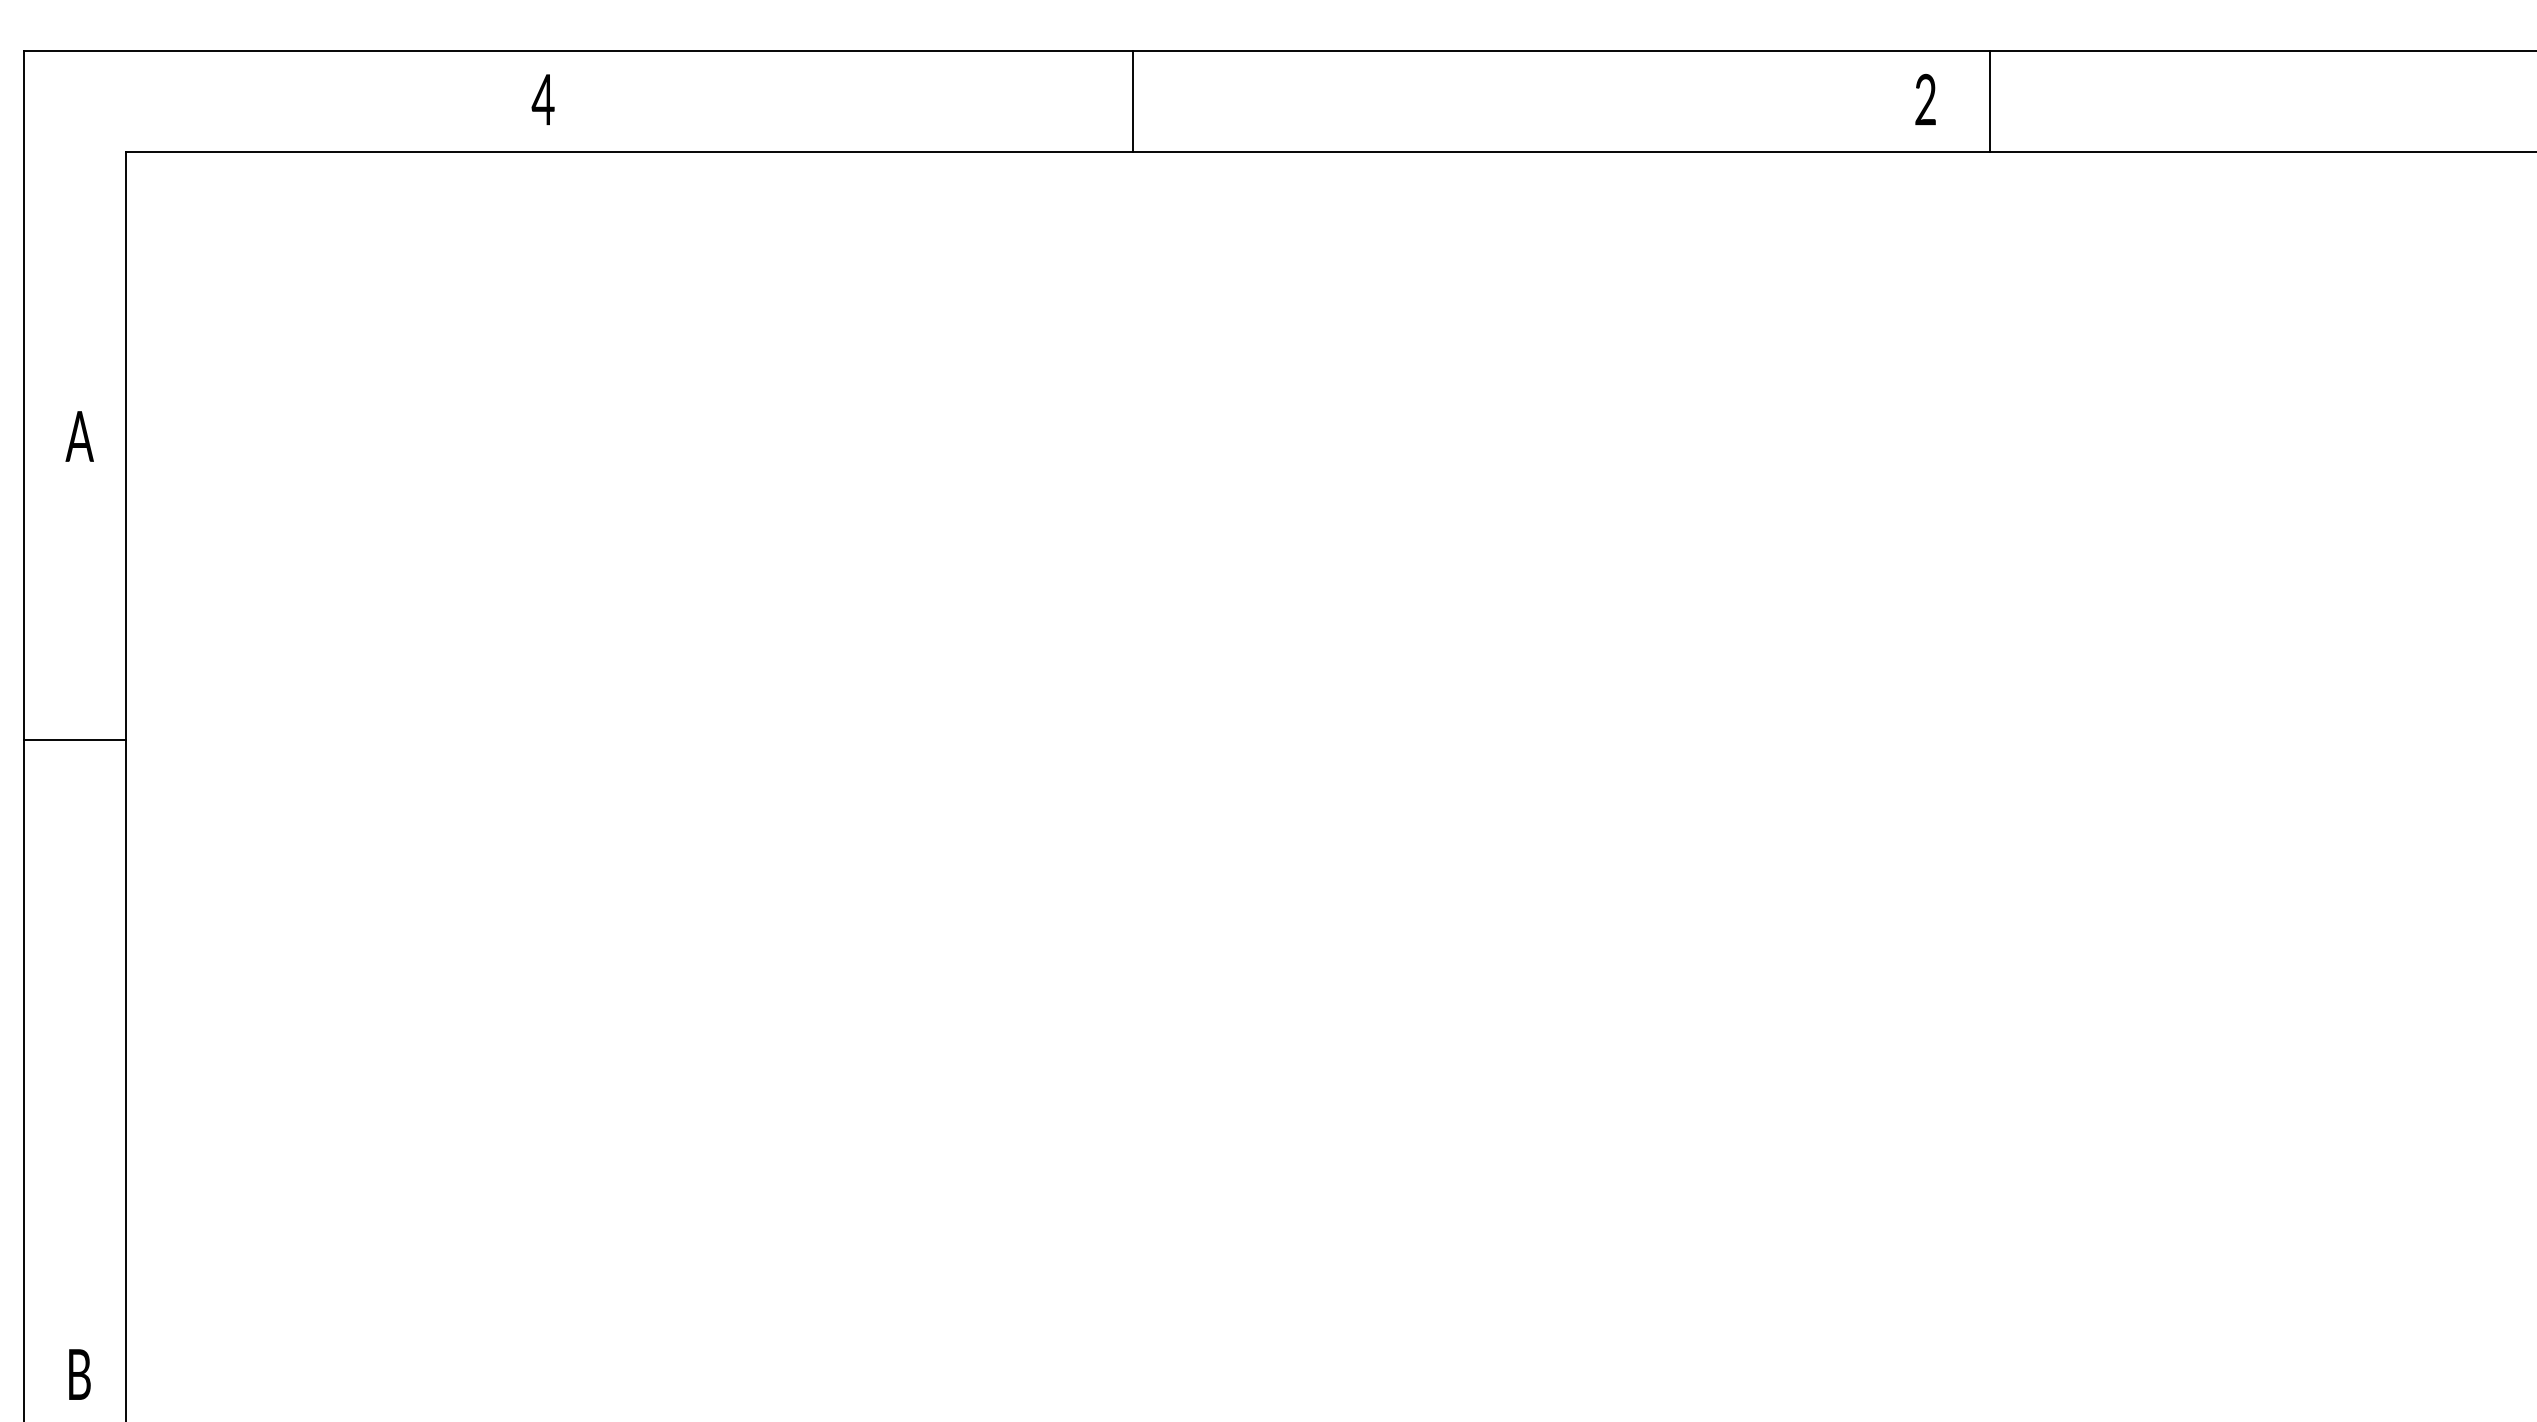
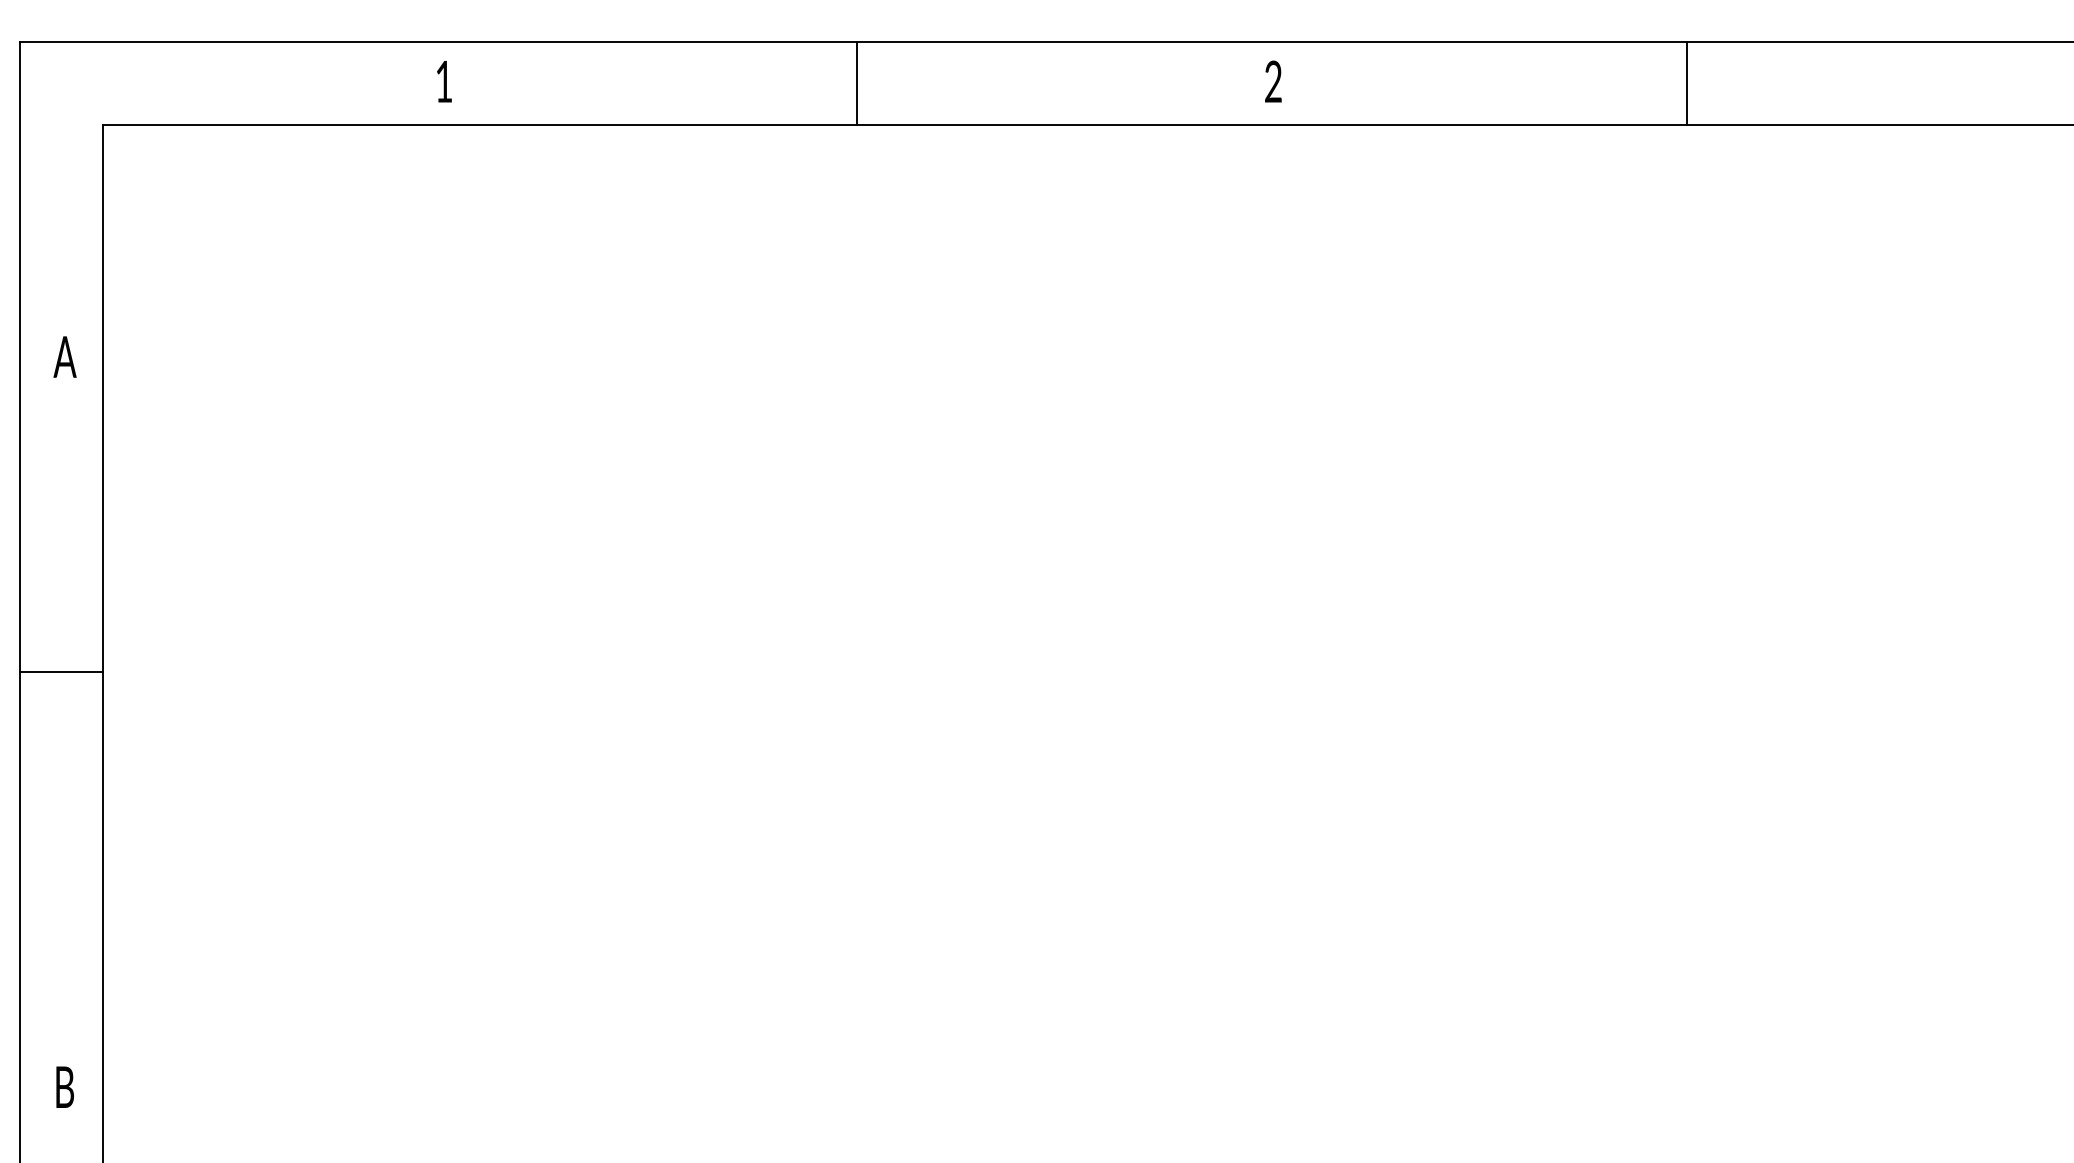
text: (542, 99) -> (443, 81), 4 -> 1
text: (1925, 99) -> (1273, 81), moved
line: (1132, 101) -> (857, 83), moved
line: (1990, 101) -> (1686, 83), moved
line: (74, 739) -> (60, 671), moved
text: (79, 1374) -> (64, 1087), moved

